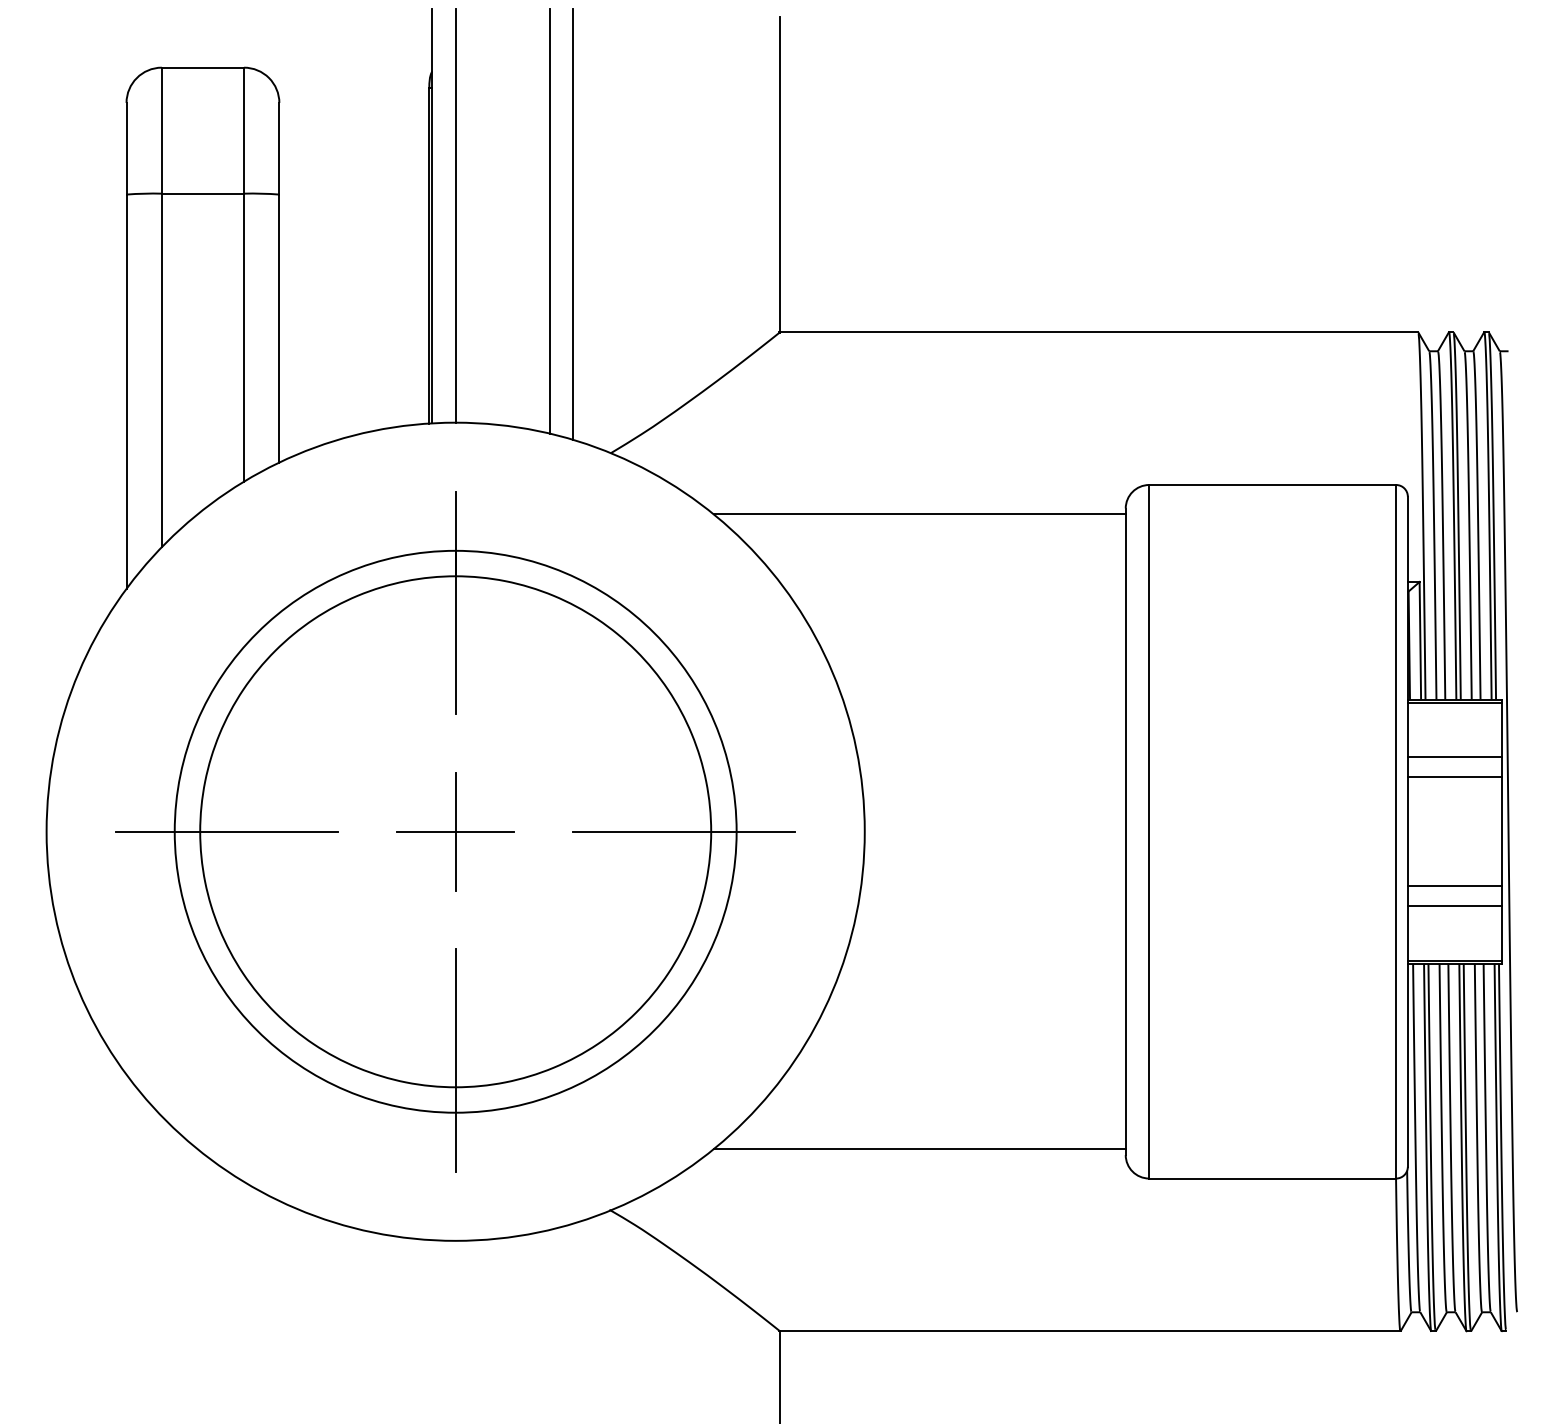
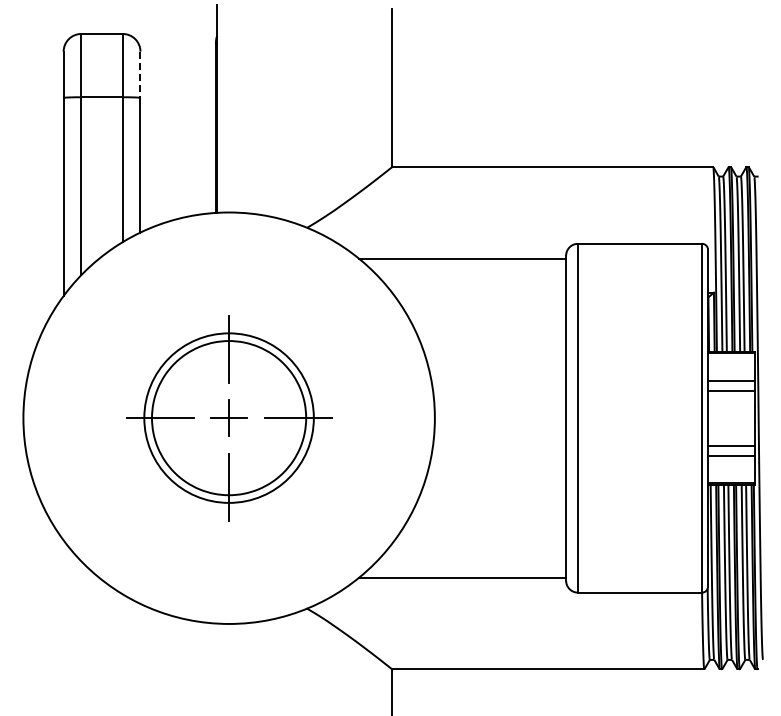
line: (279, 150) -> (140, 75), solid -> dashed
line: (456, 215) -> (229, 108), removed
line: (549, 221) -> (276, 111), removed
line: (573, 223) -> (288, 112), removed
part: (454, 830) -> (228, 417), size x0.6

